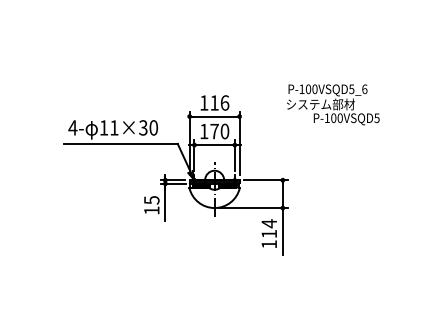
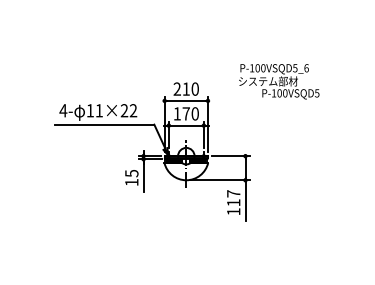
text: (214, 102) -> (186, 88), 116 -> 210
text: (333, 104) -> (279, 81), moved
text: (147, 127) -> (128, 110), 11×30 -> 11×22
text: (269, 223) -> (233, 193), 114 -> 117

